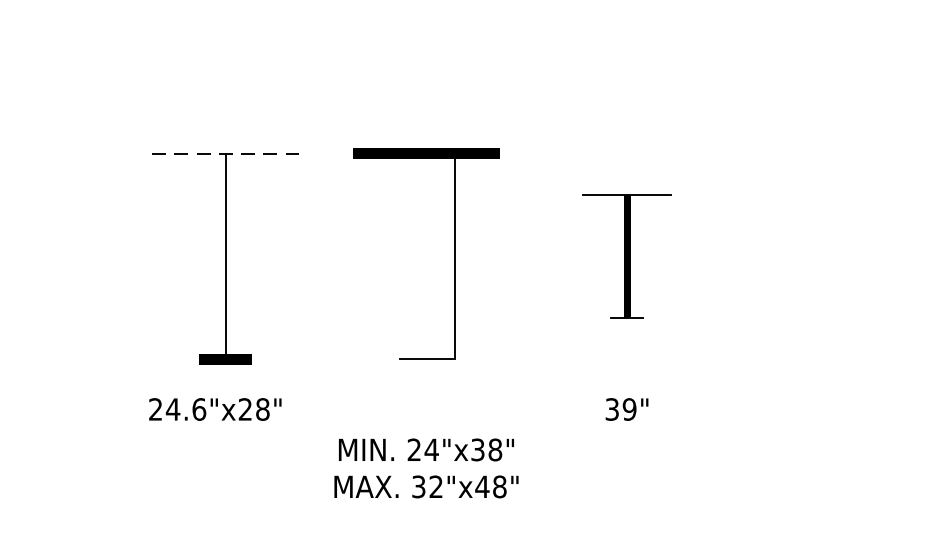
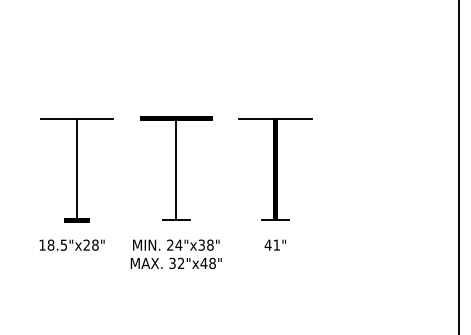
line: (226, 153) -> (77, 118), dashed -> solid
line: (455, 256) -> (176, 169), moved
part: (627, 256) -> (275, 169), size x1.67
text: (178, 408) -> (53, 244), 24.6"x28" -> 18.5"x28"
text: (620, 408) -> (272, 244), 39" -> 41"
text: (424, 468) -> (175, 254), moved

